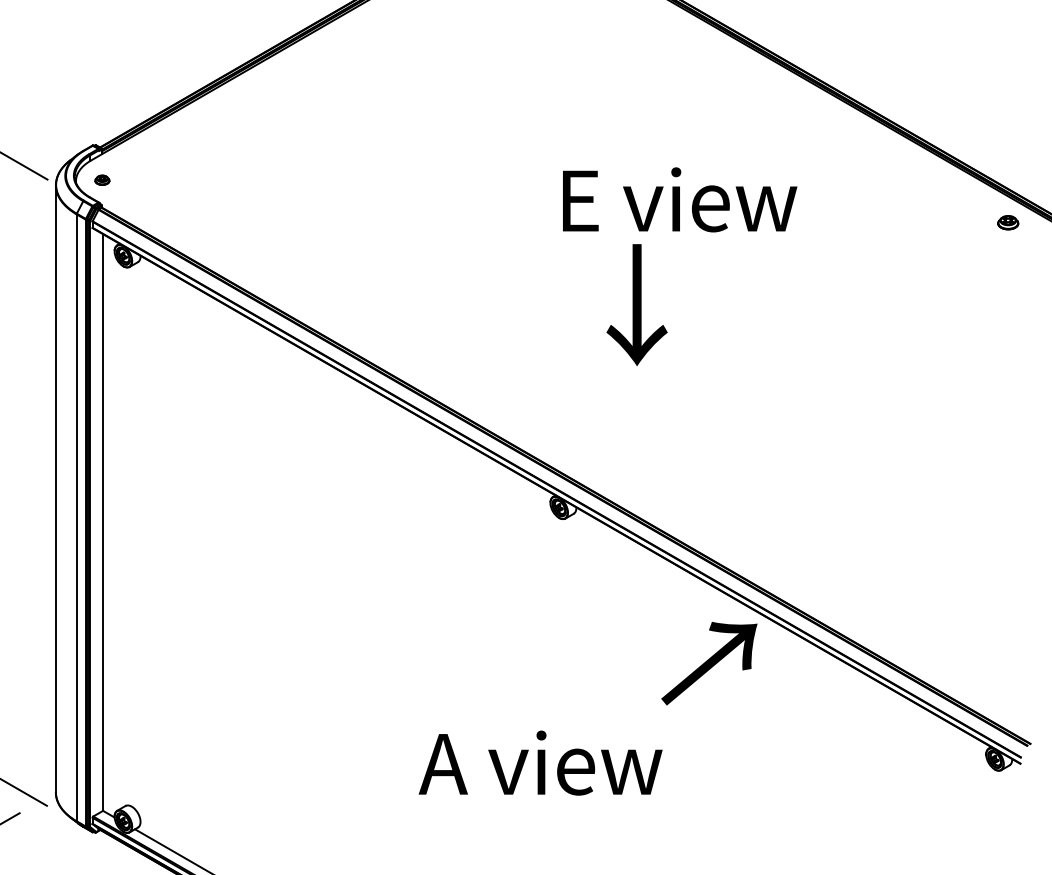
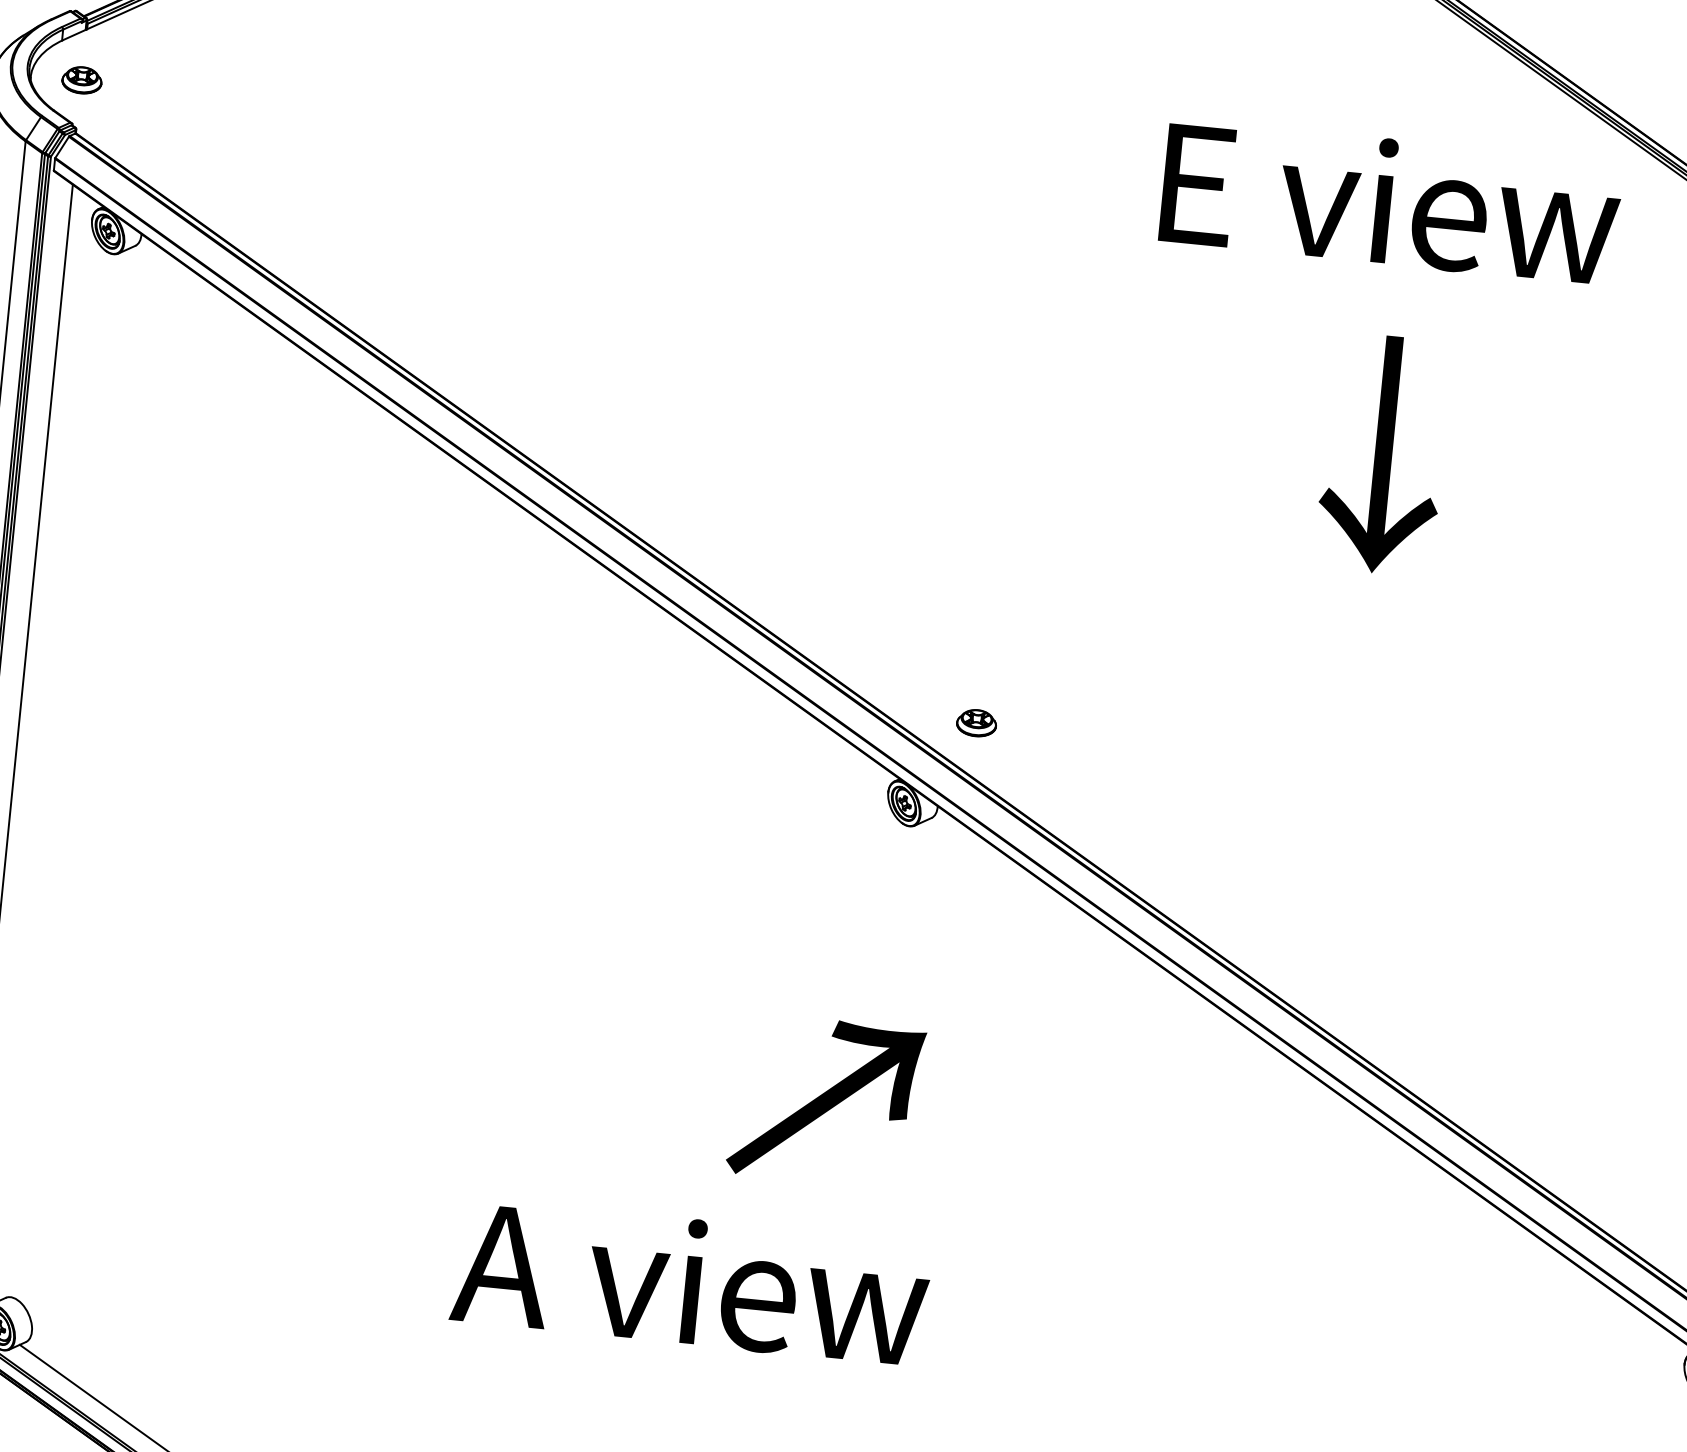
part: (102, 179) -> (82, 78), size x1.43
text: (680, 199) -> (1391, 201), moved
text: (636, 305) -> (1382, 455), moved
part: (591, 462) -> (975, 722), added
text: (709, 663) -> (826, 1100), moved
text: (540, 762) -> (690, 1281), moved

